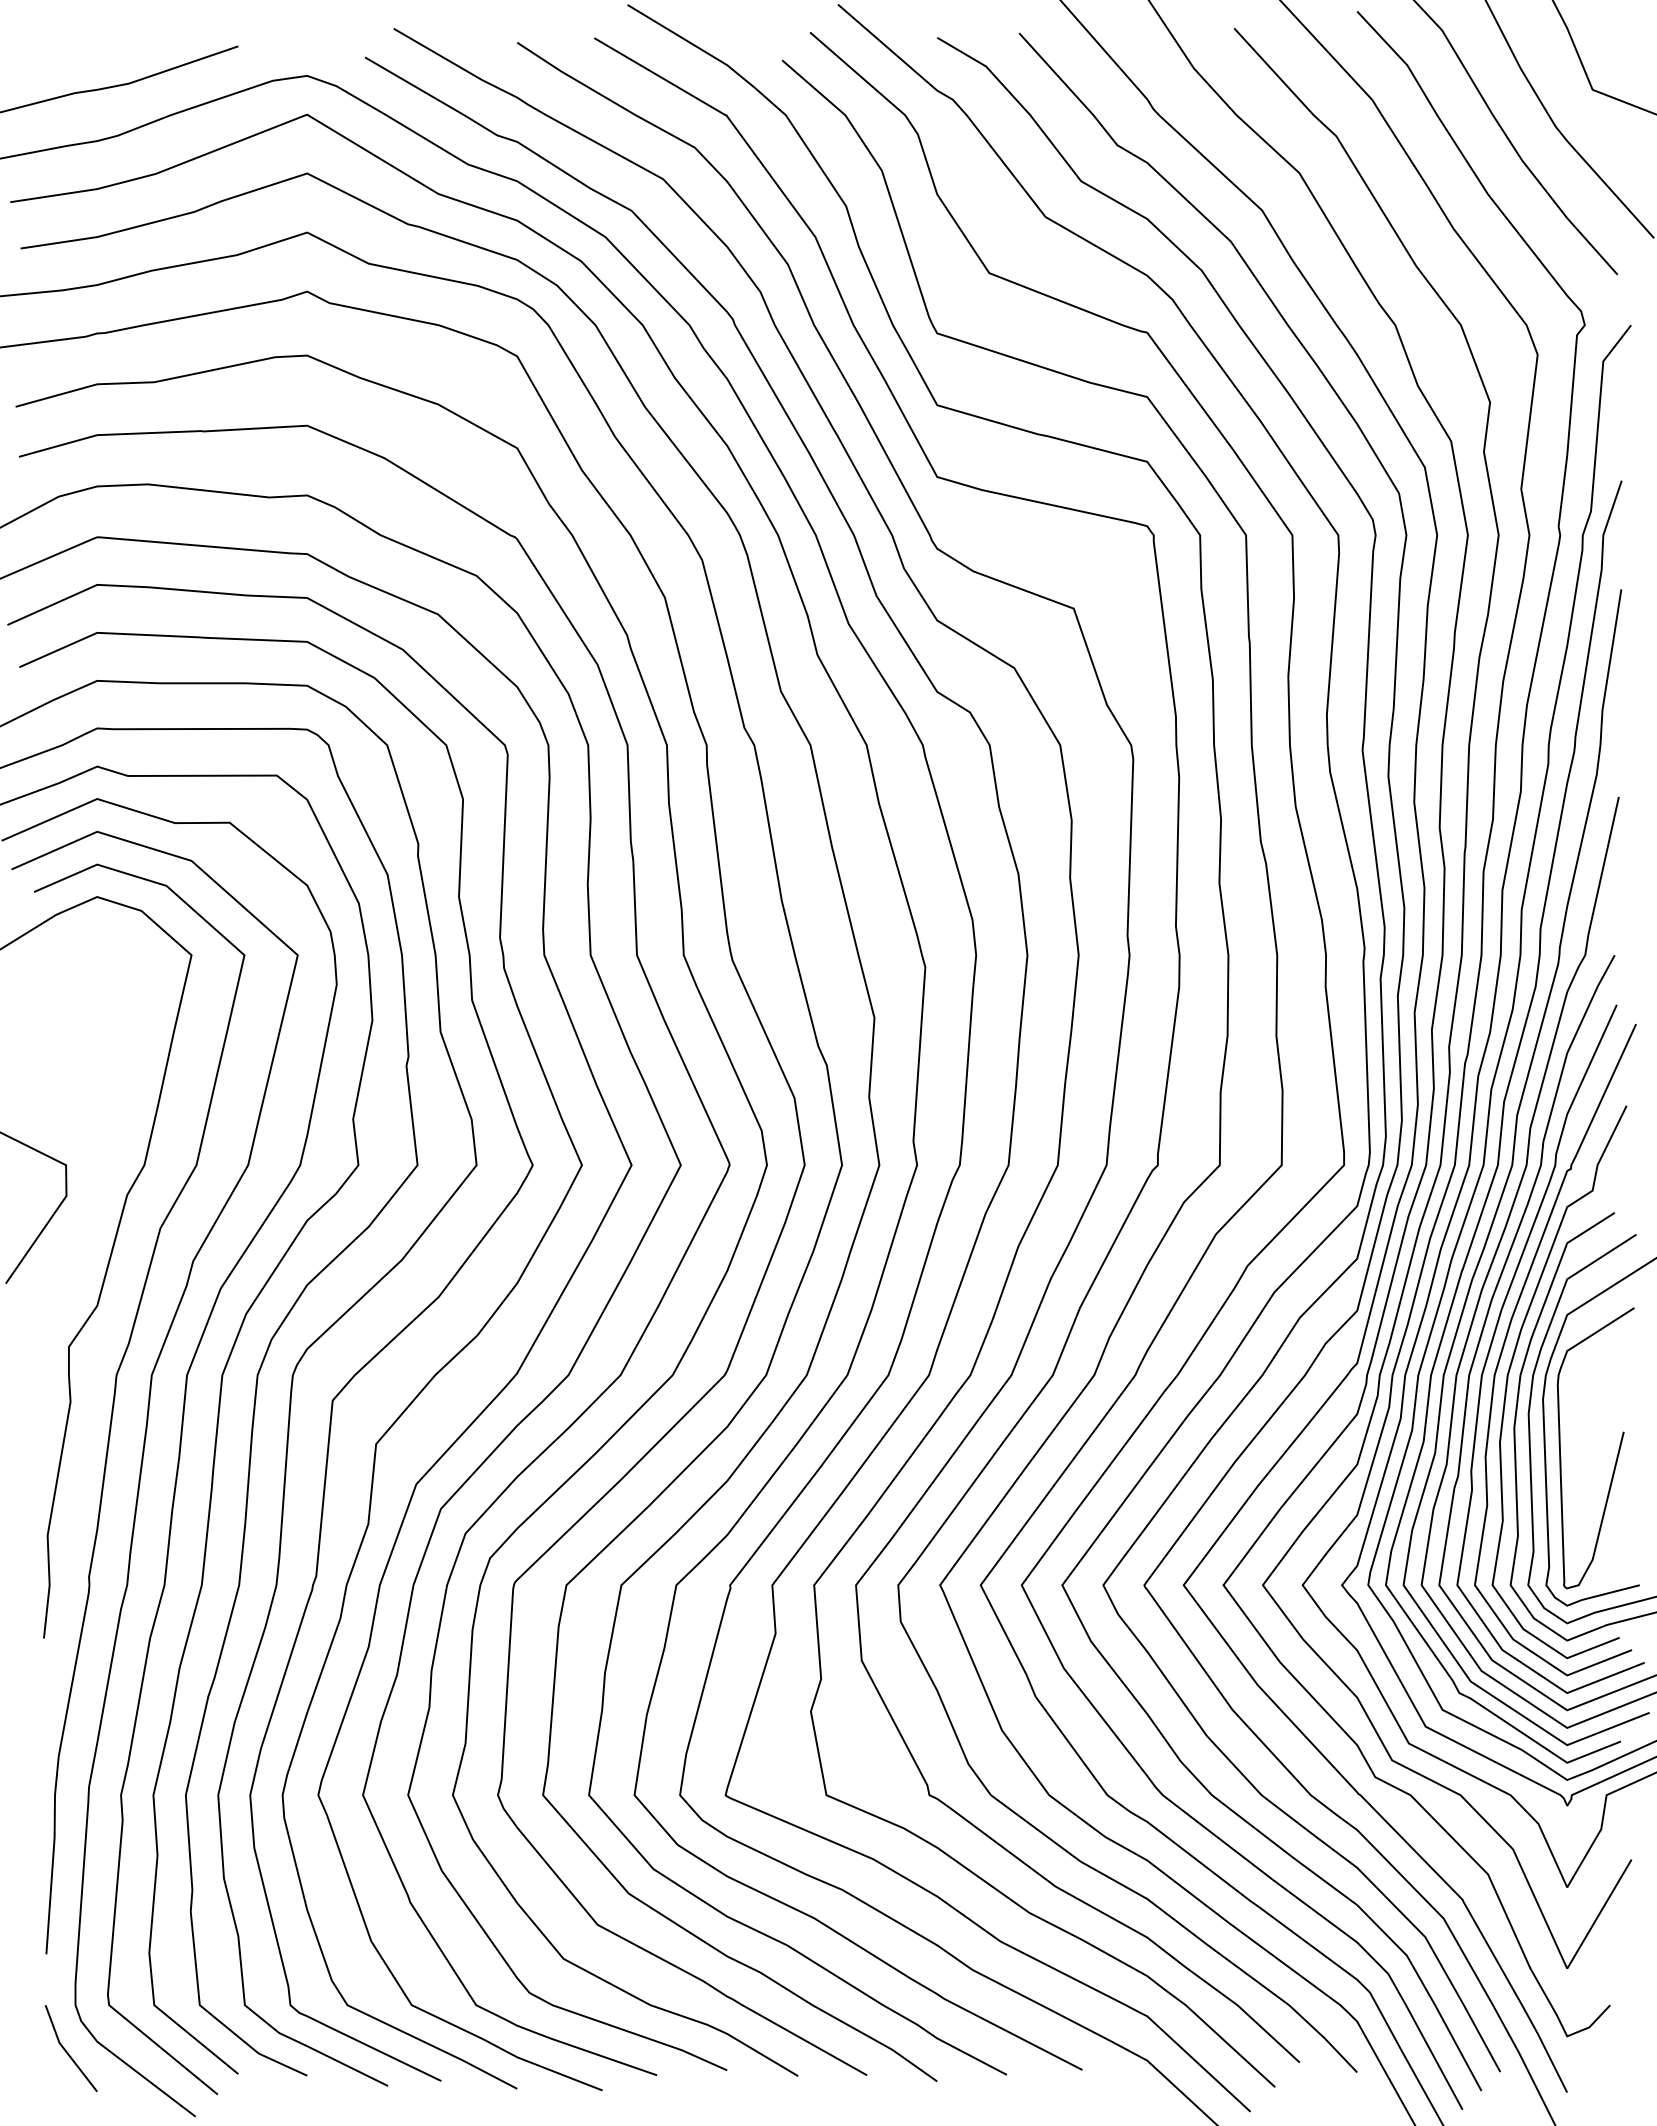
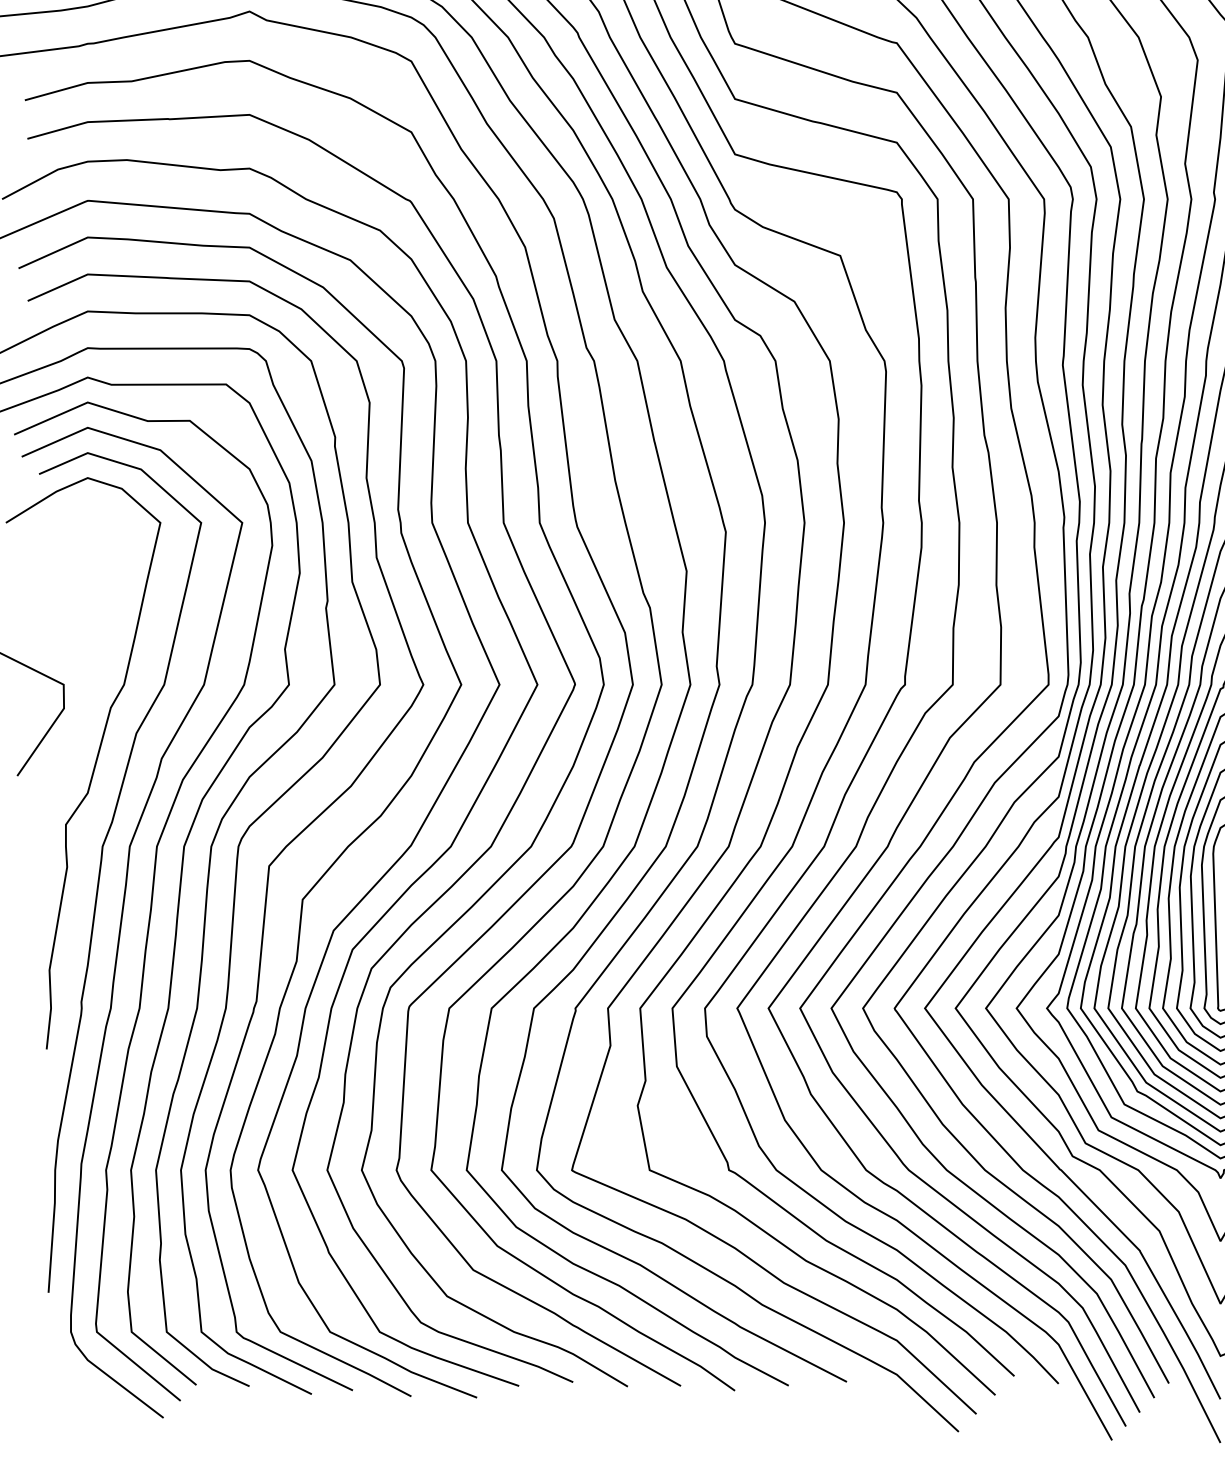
line: (67, 2051) -> (64, 1367), removed

